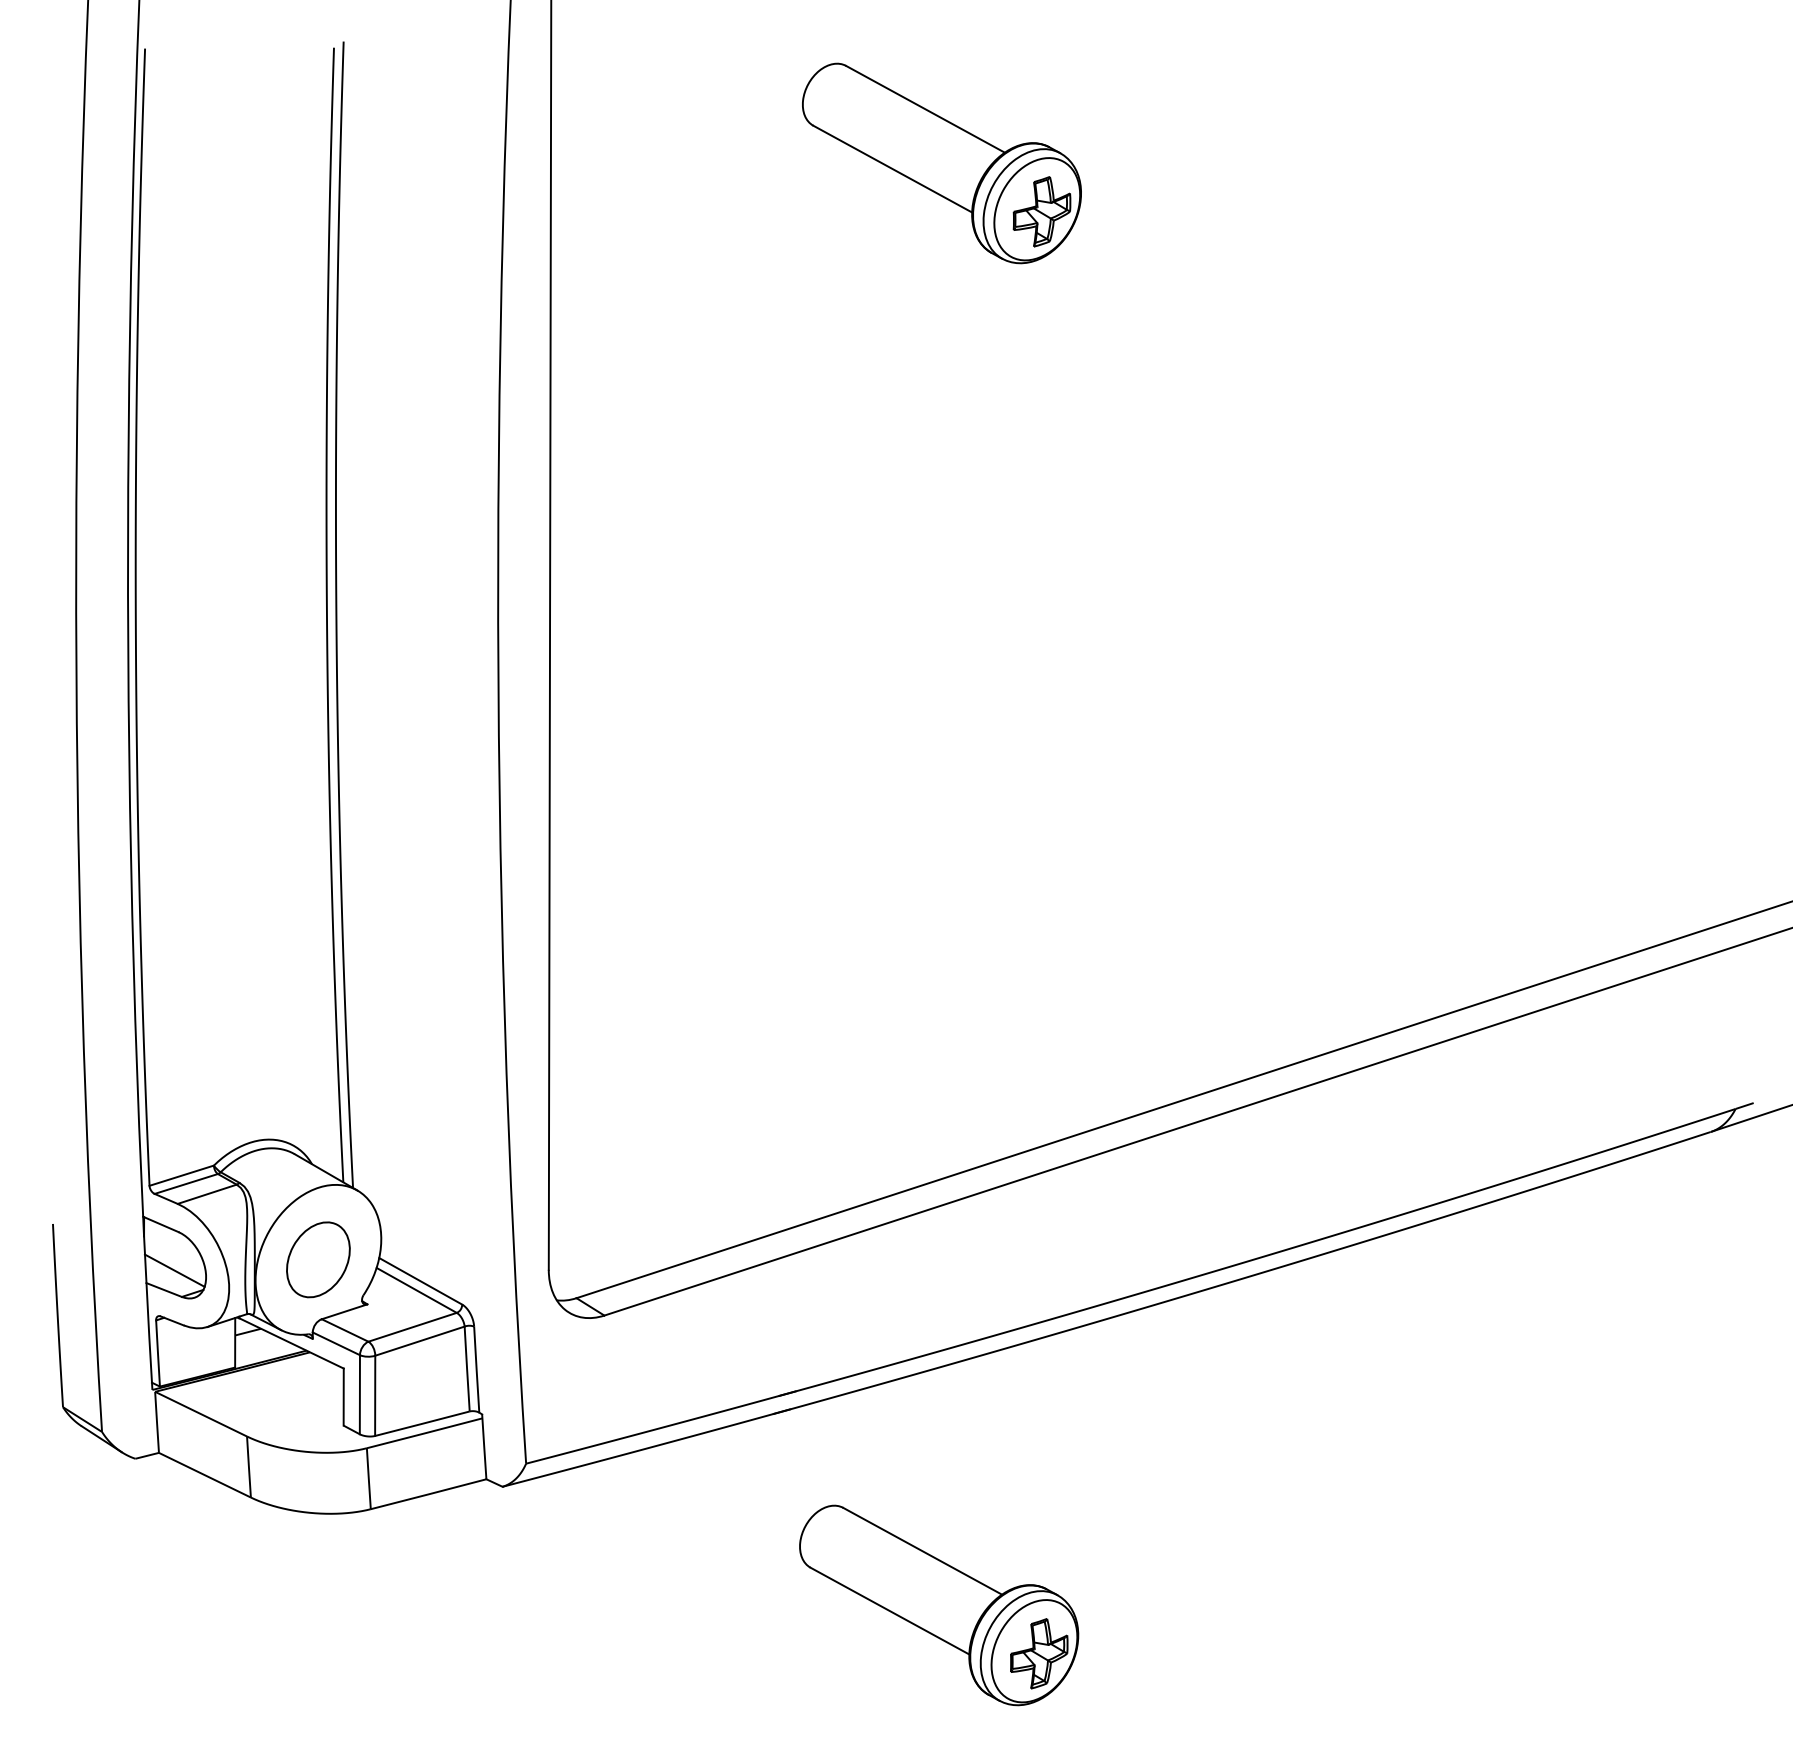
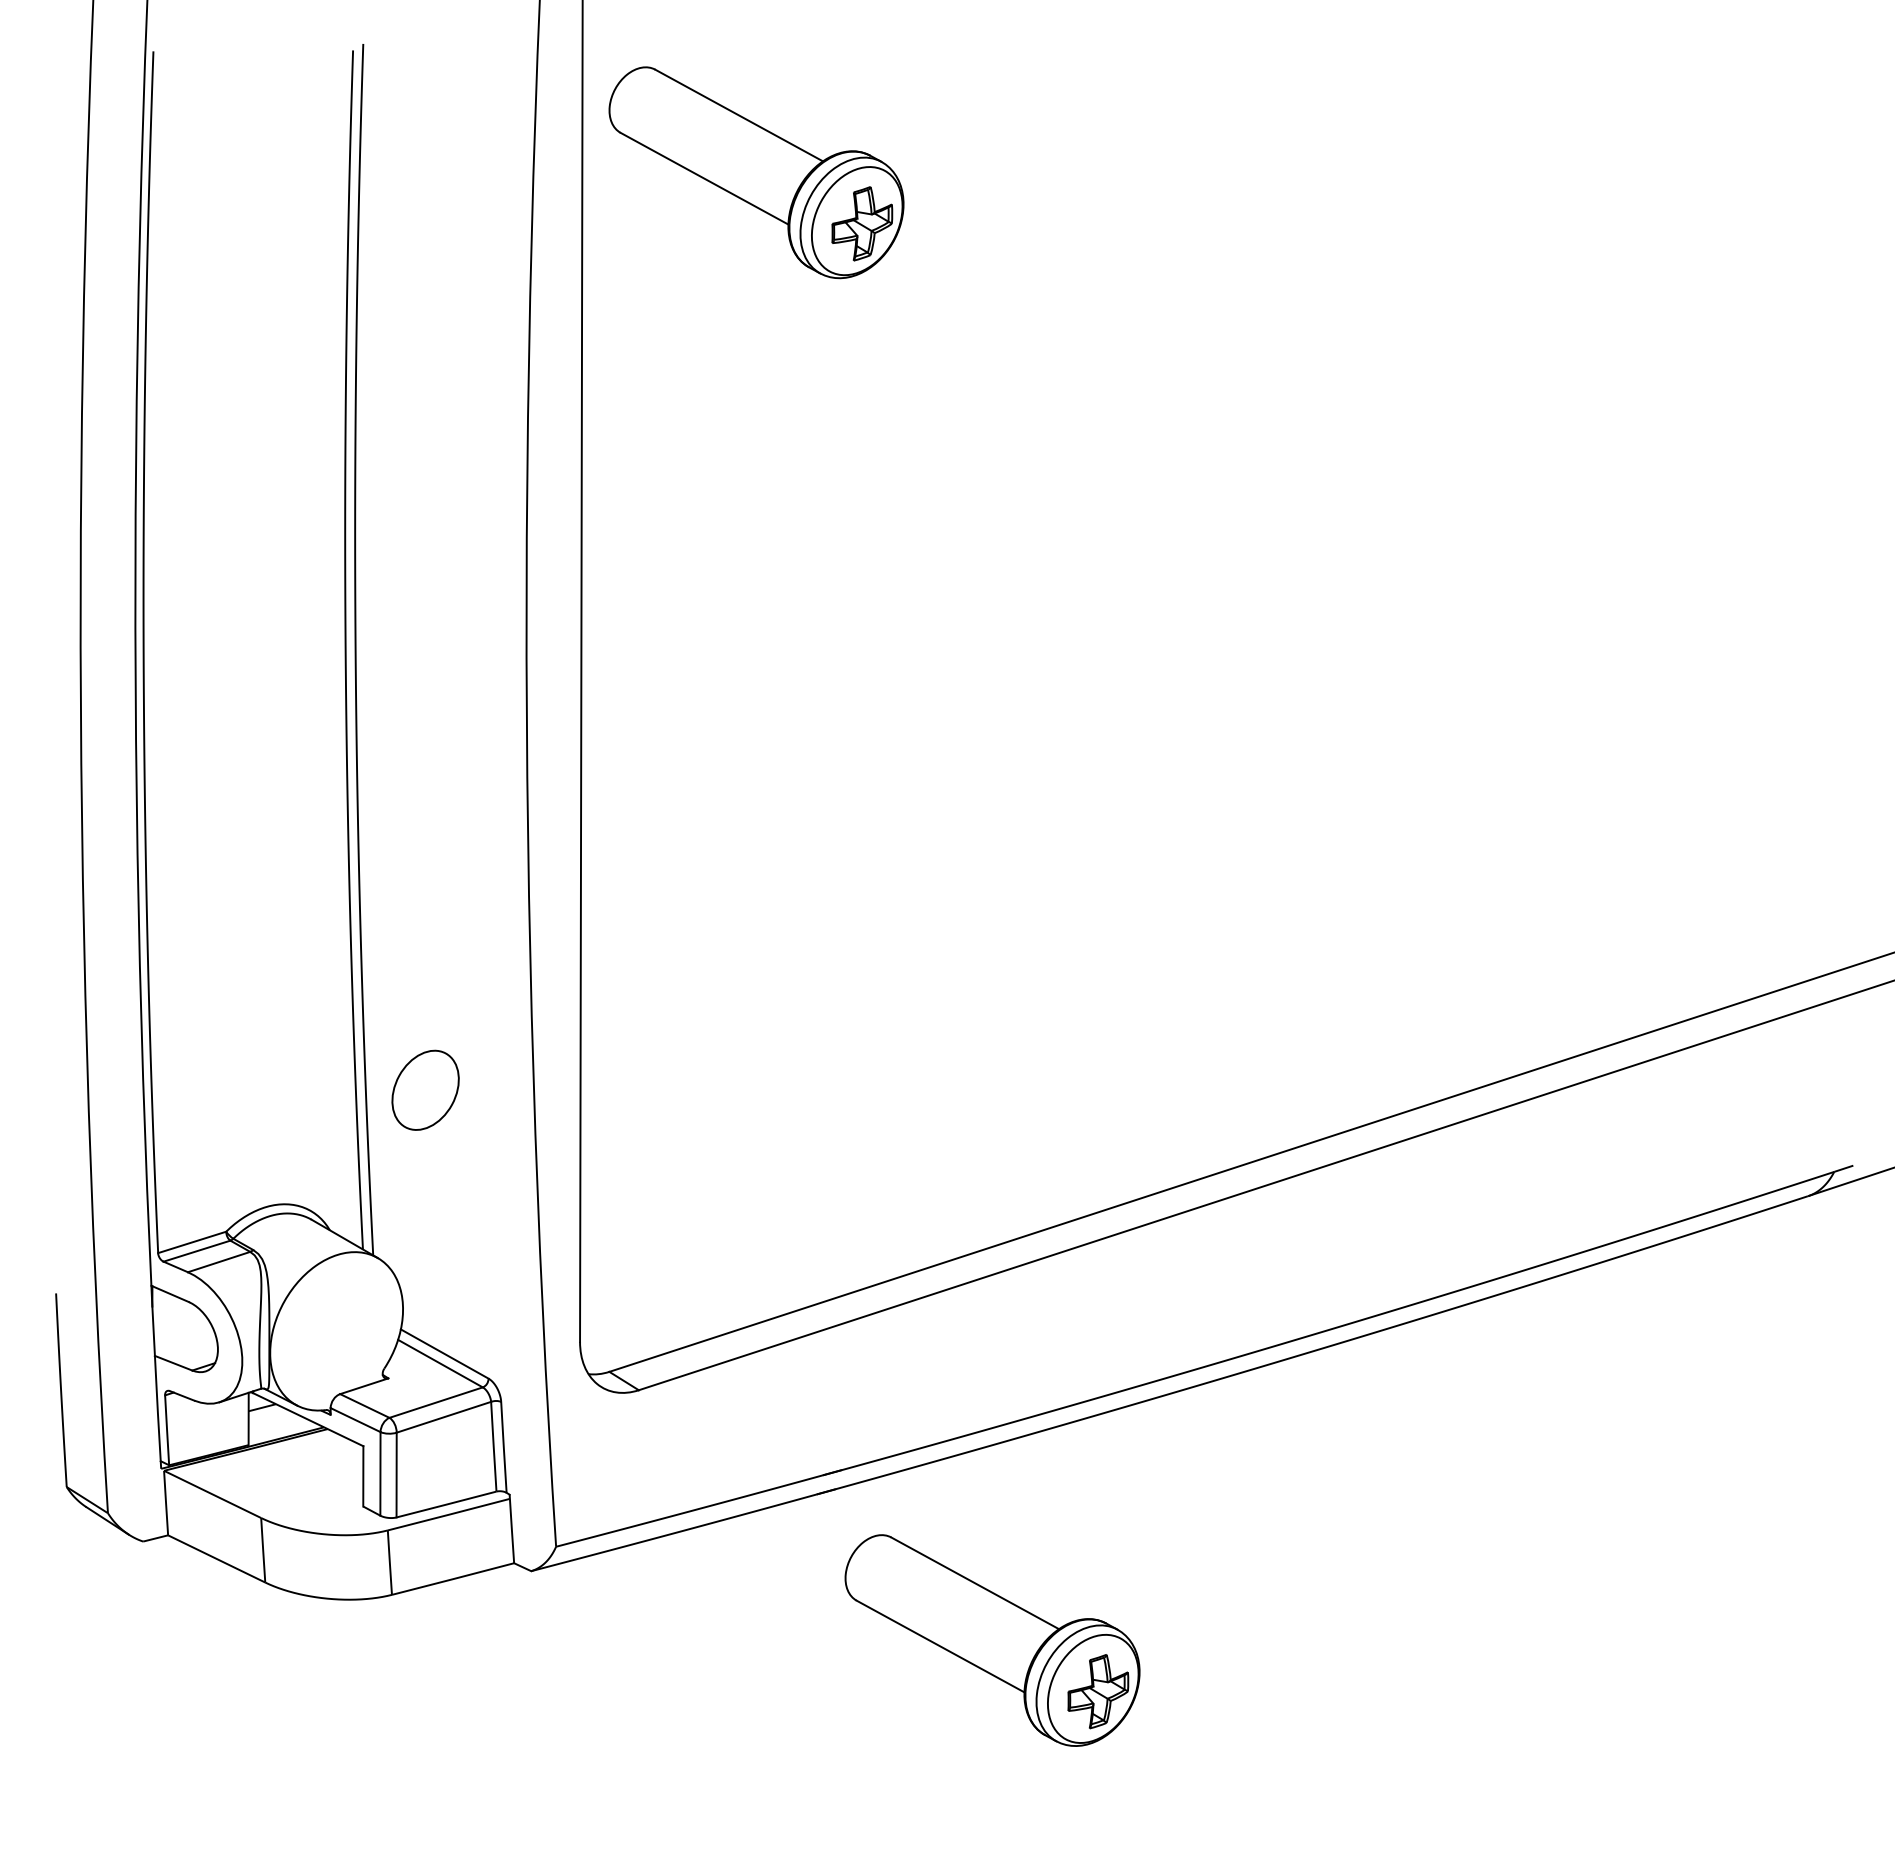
part: (941, 163) -> (756, 172), moved
part: (318, 1259) -> (425, 1089), moved
line: (174, 1270) -> (184, 1342), removed
part: (939, 1605) -> (992, 1640), moved

